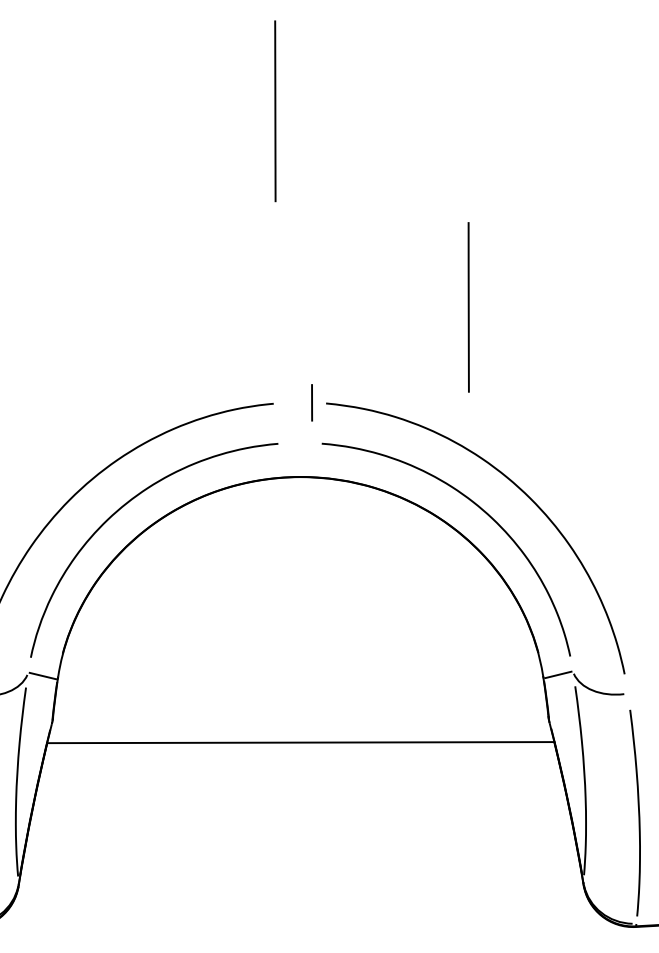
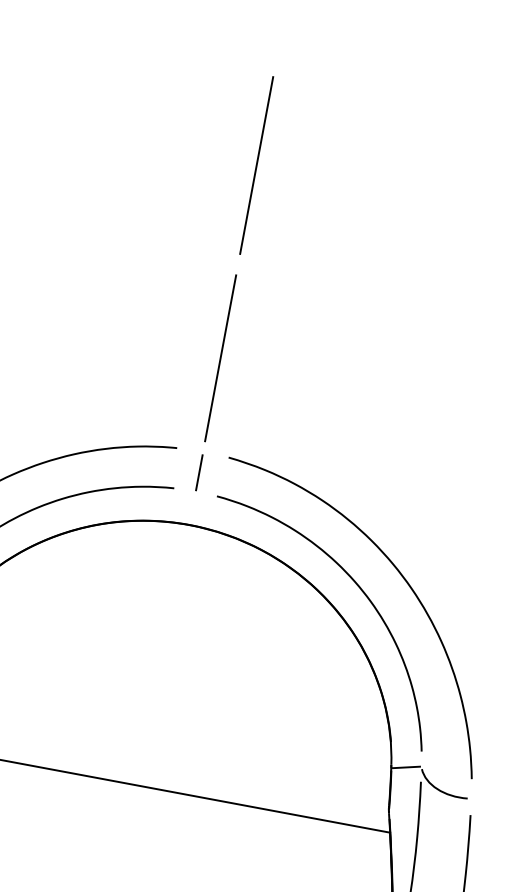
line: (275, 111) -> (256, 165), moved
line: (468, 307) -> (220, 358), moved
line: (311, 402) -> (198, 472), moved

